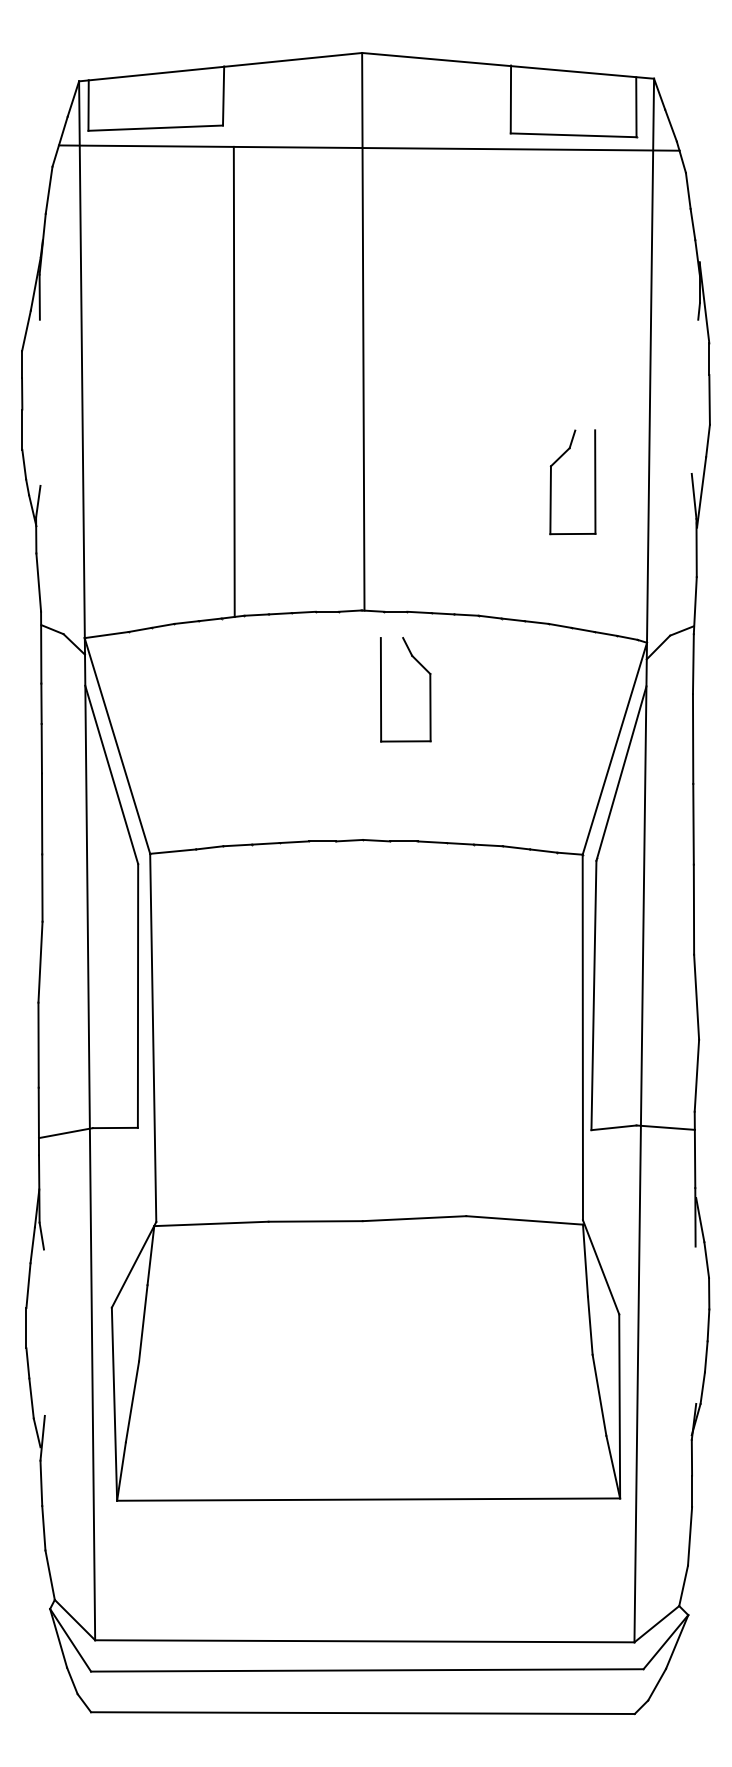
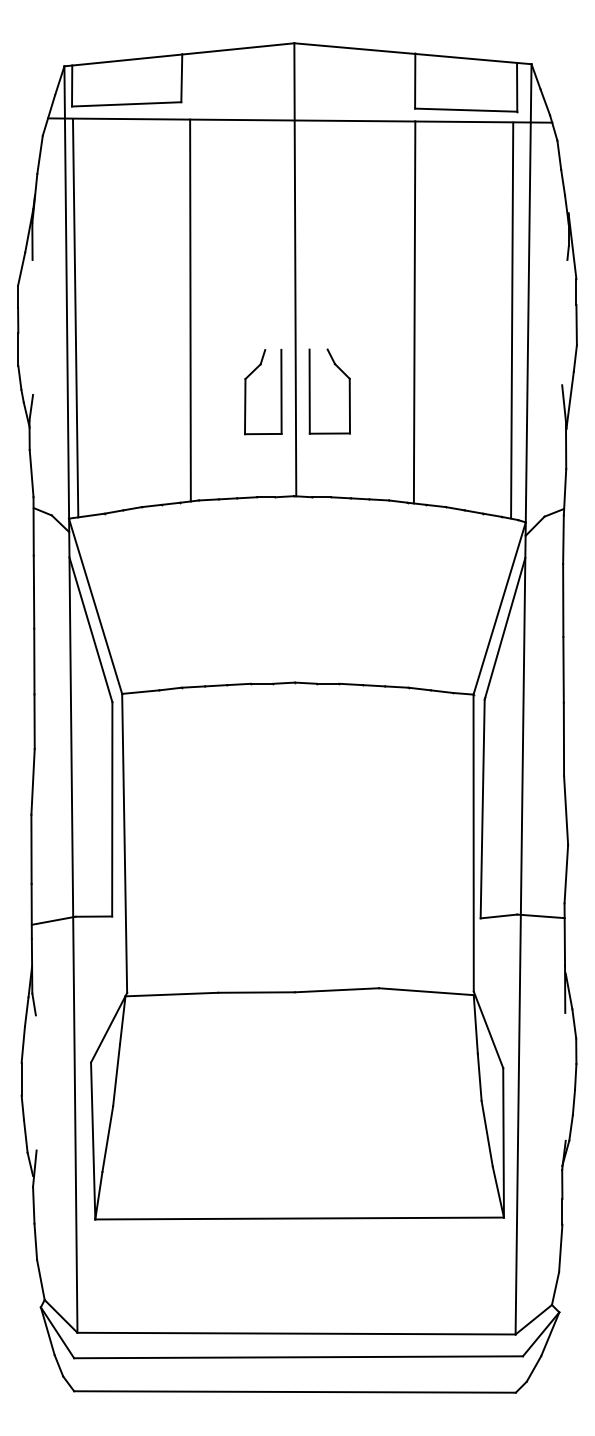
line: (510, 383) -> (414, 311), added
line: (92, 391) -> (75, 318), added
line: (629, 393) -> (511, 319), added
part: (551, 482) -> (245, 392), moved
part: (381, 689) -> (310, 391), moved

